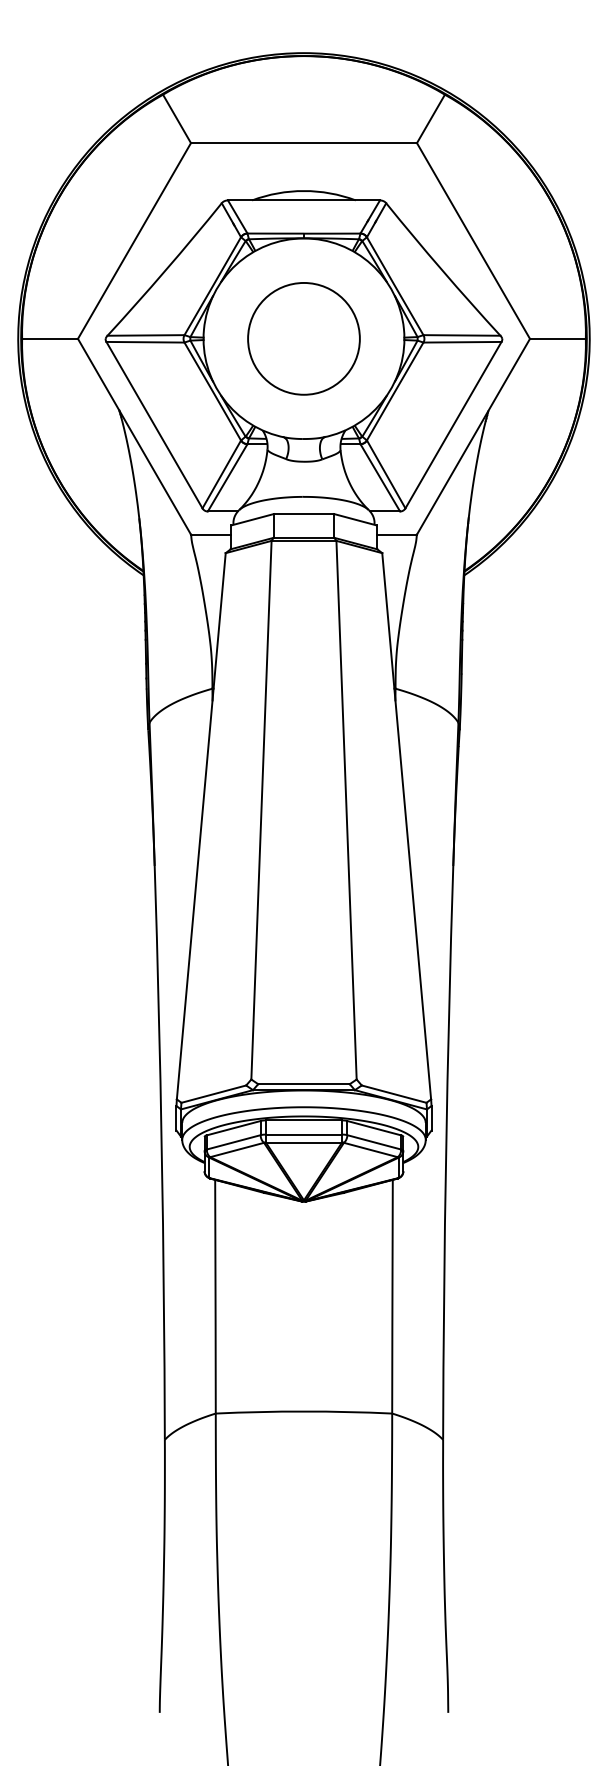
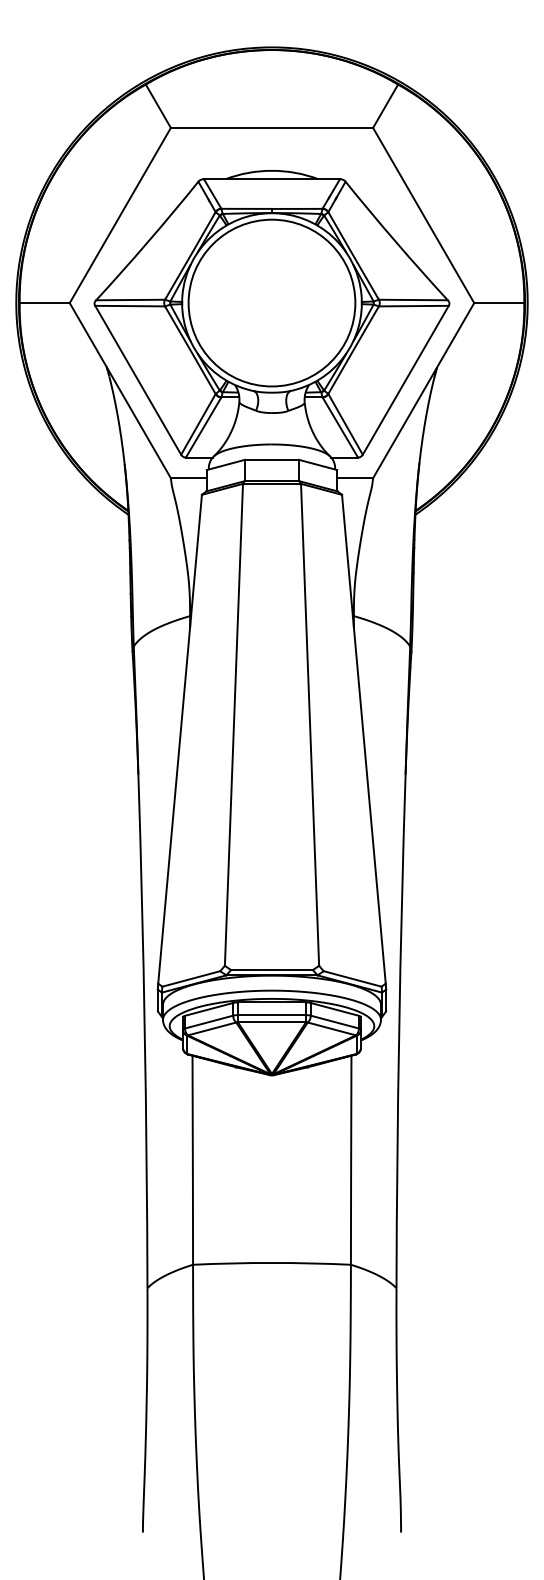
circle: (303, 338) -> (271, 302), size x1.67

